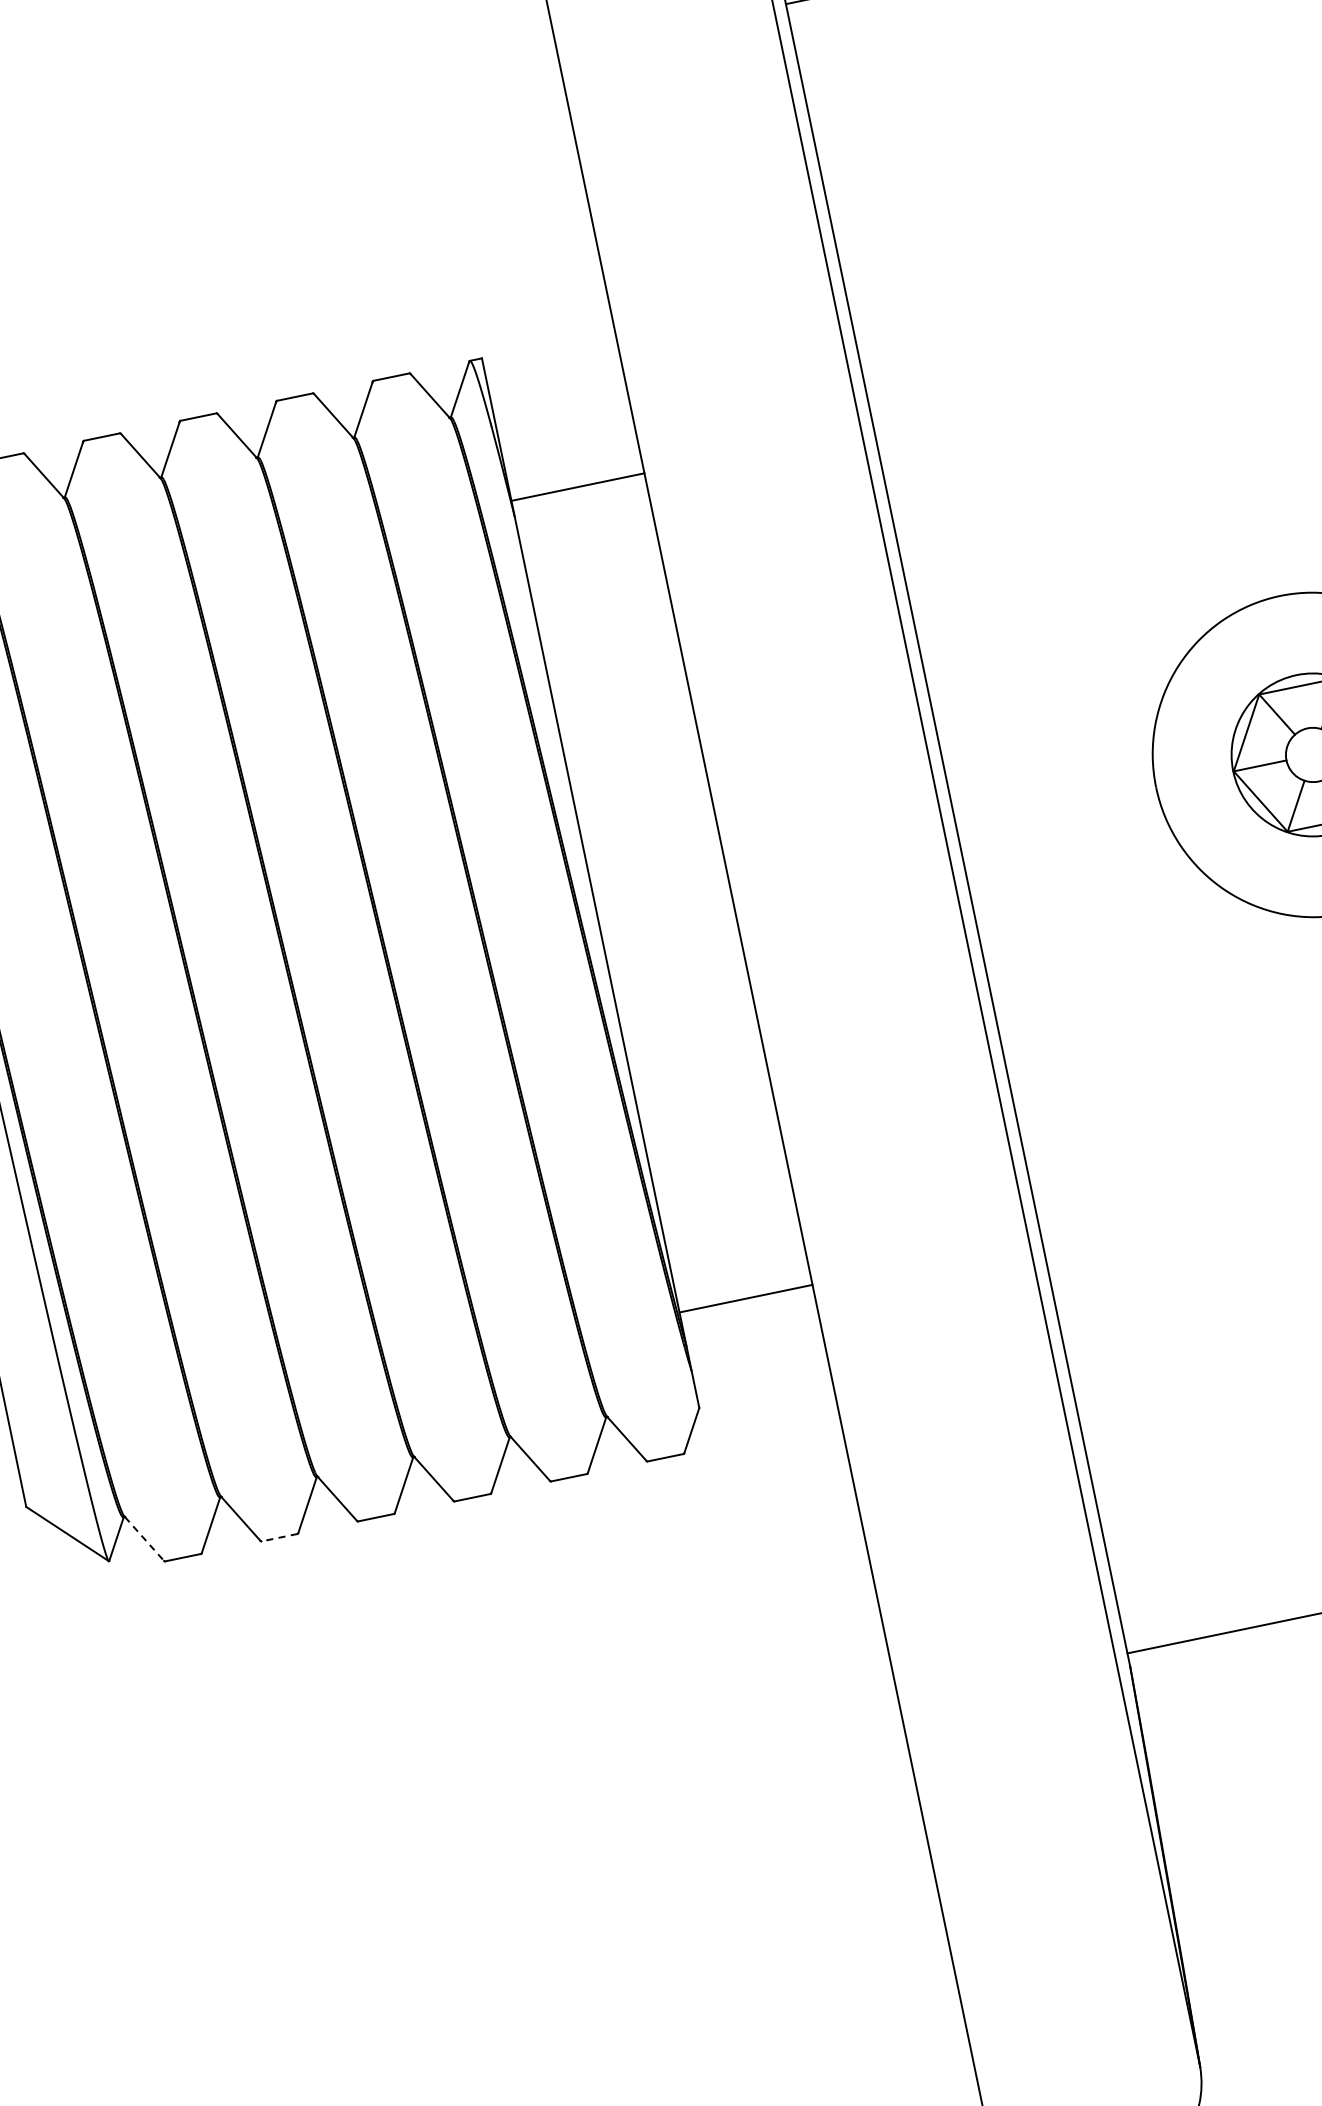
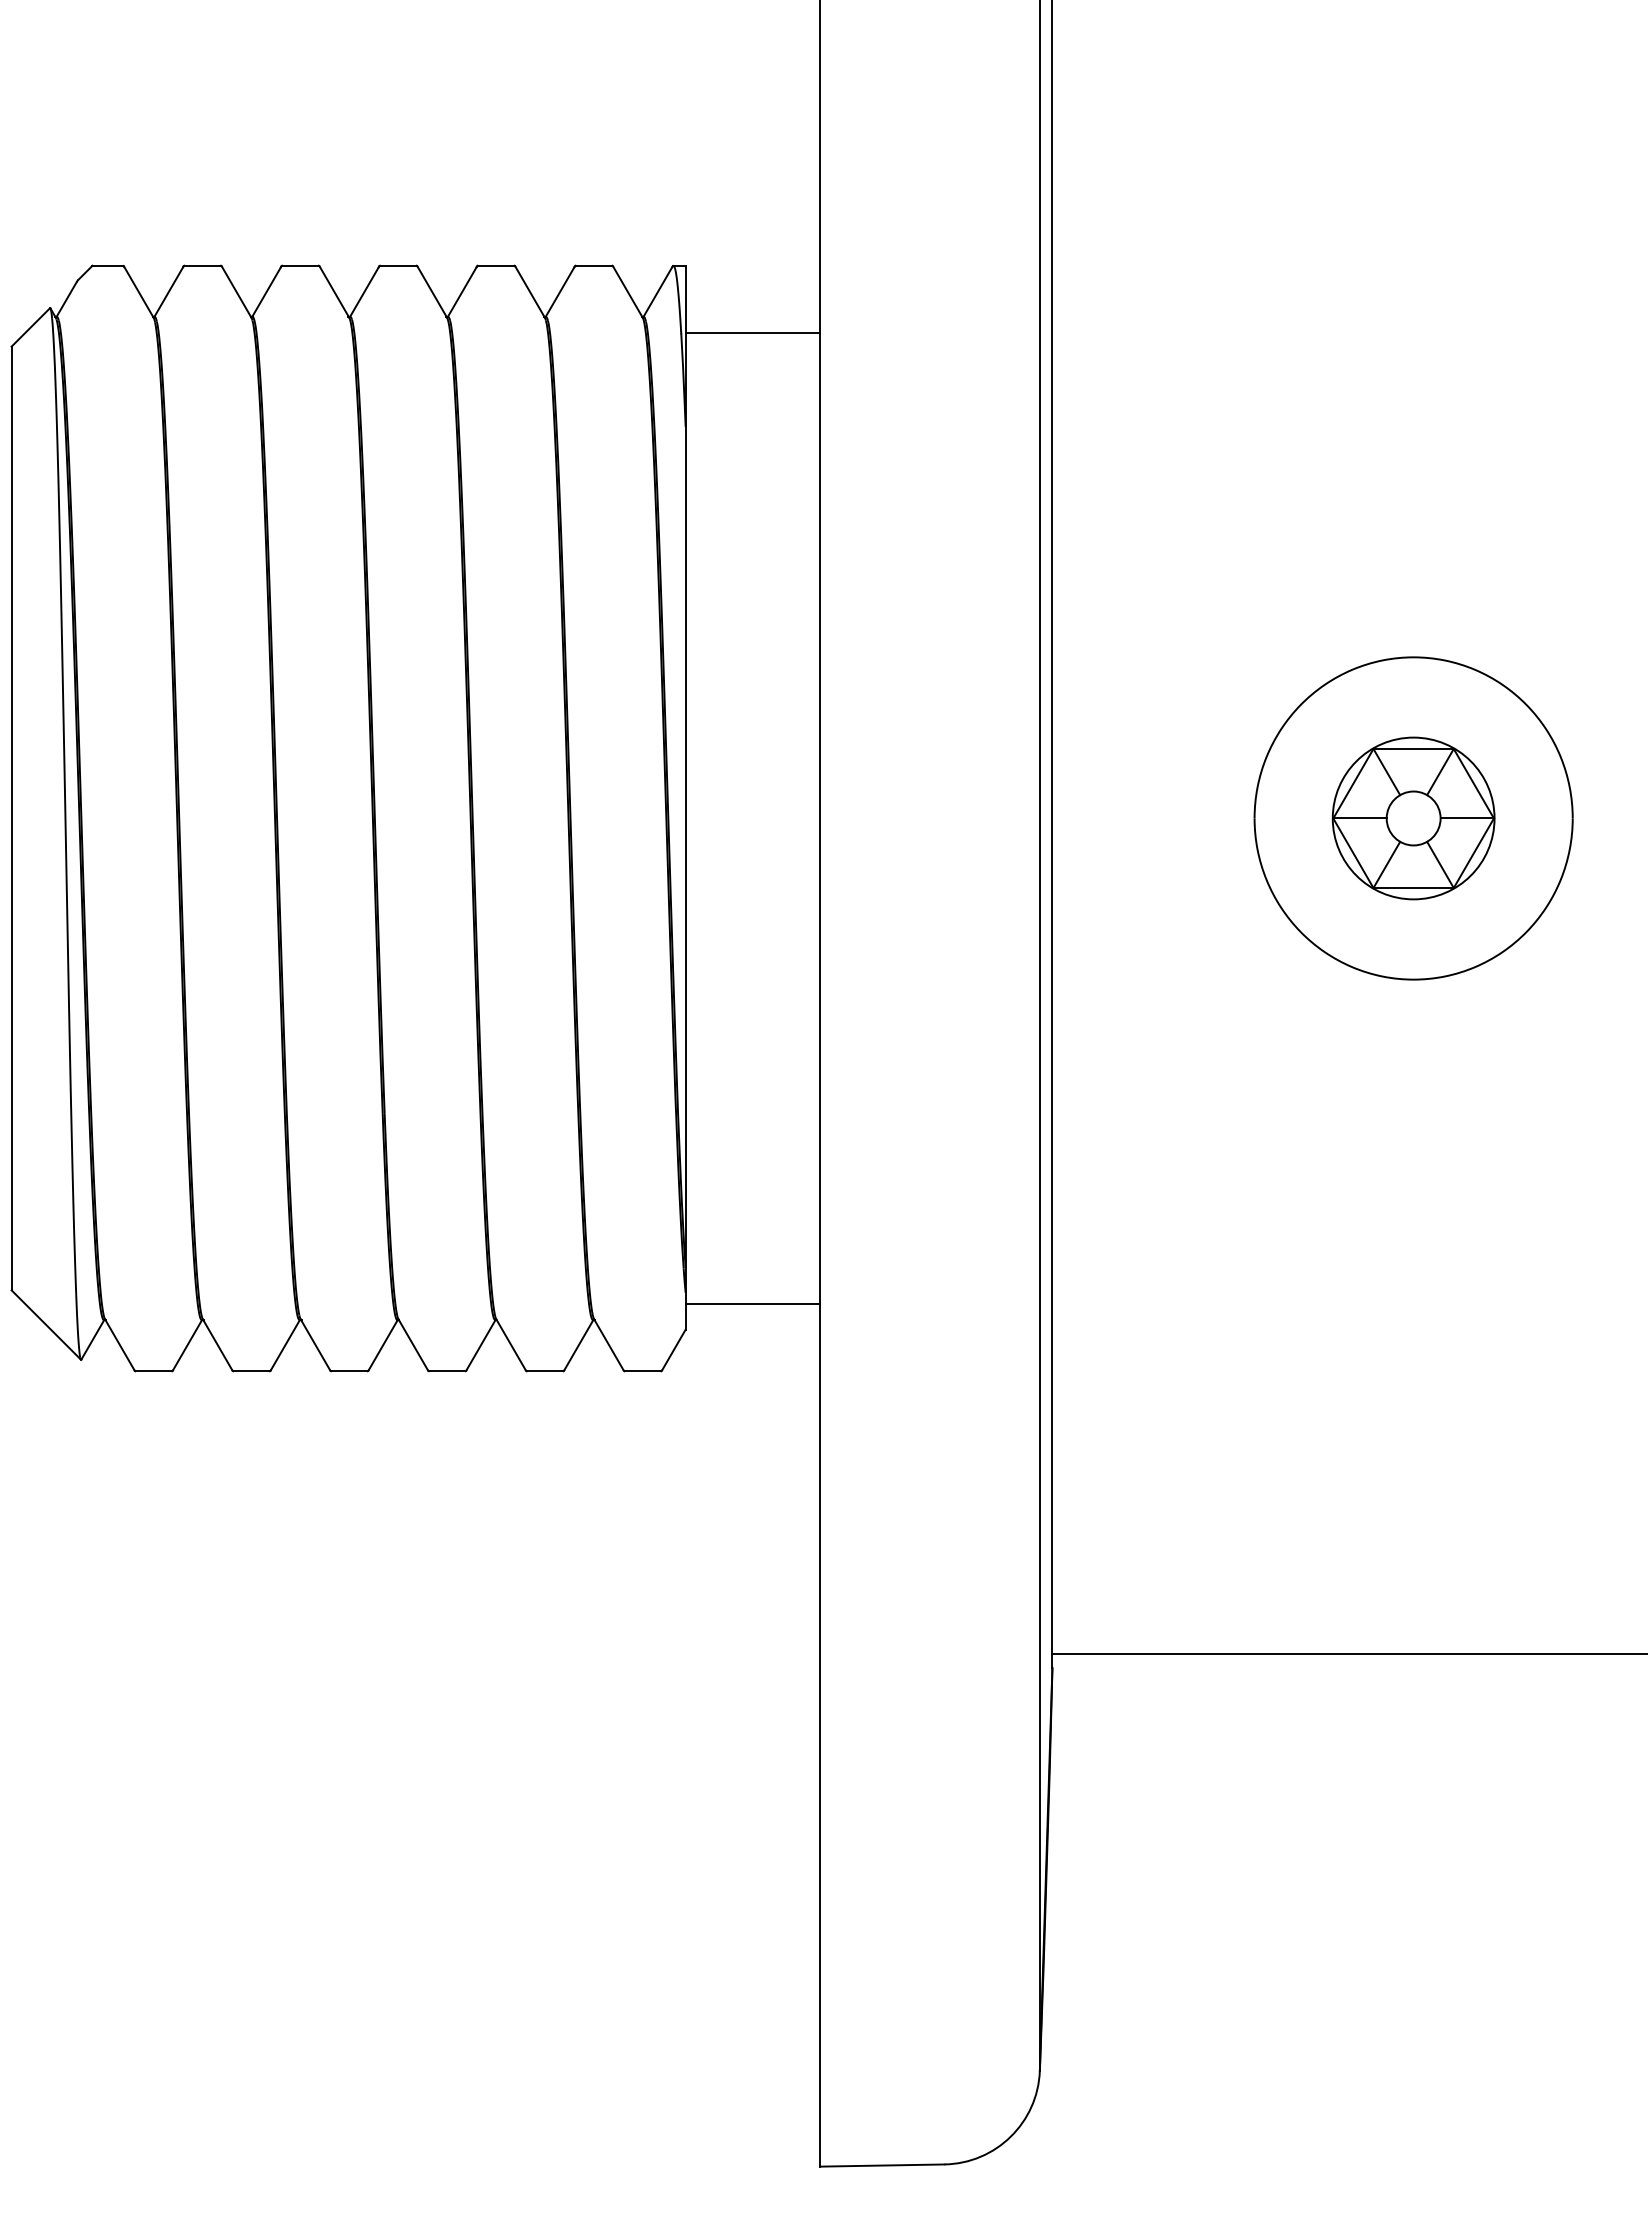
line: (577, 487) -> (752, 333), moved
line: (745, 1298) -> (752, 1303), moved
line: (279, 1537) -> (251, 1371), dashed -> solid
line: (144, 1539) -> (120, 1345), dashed -> solid

